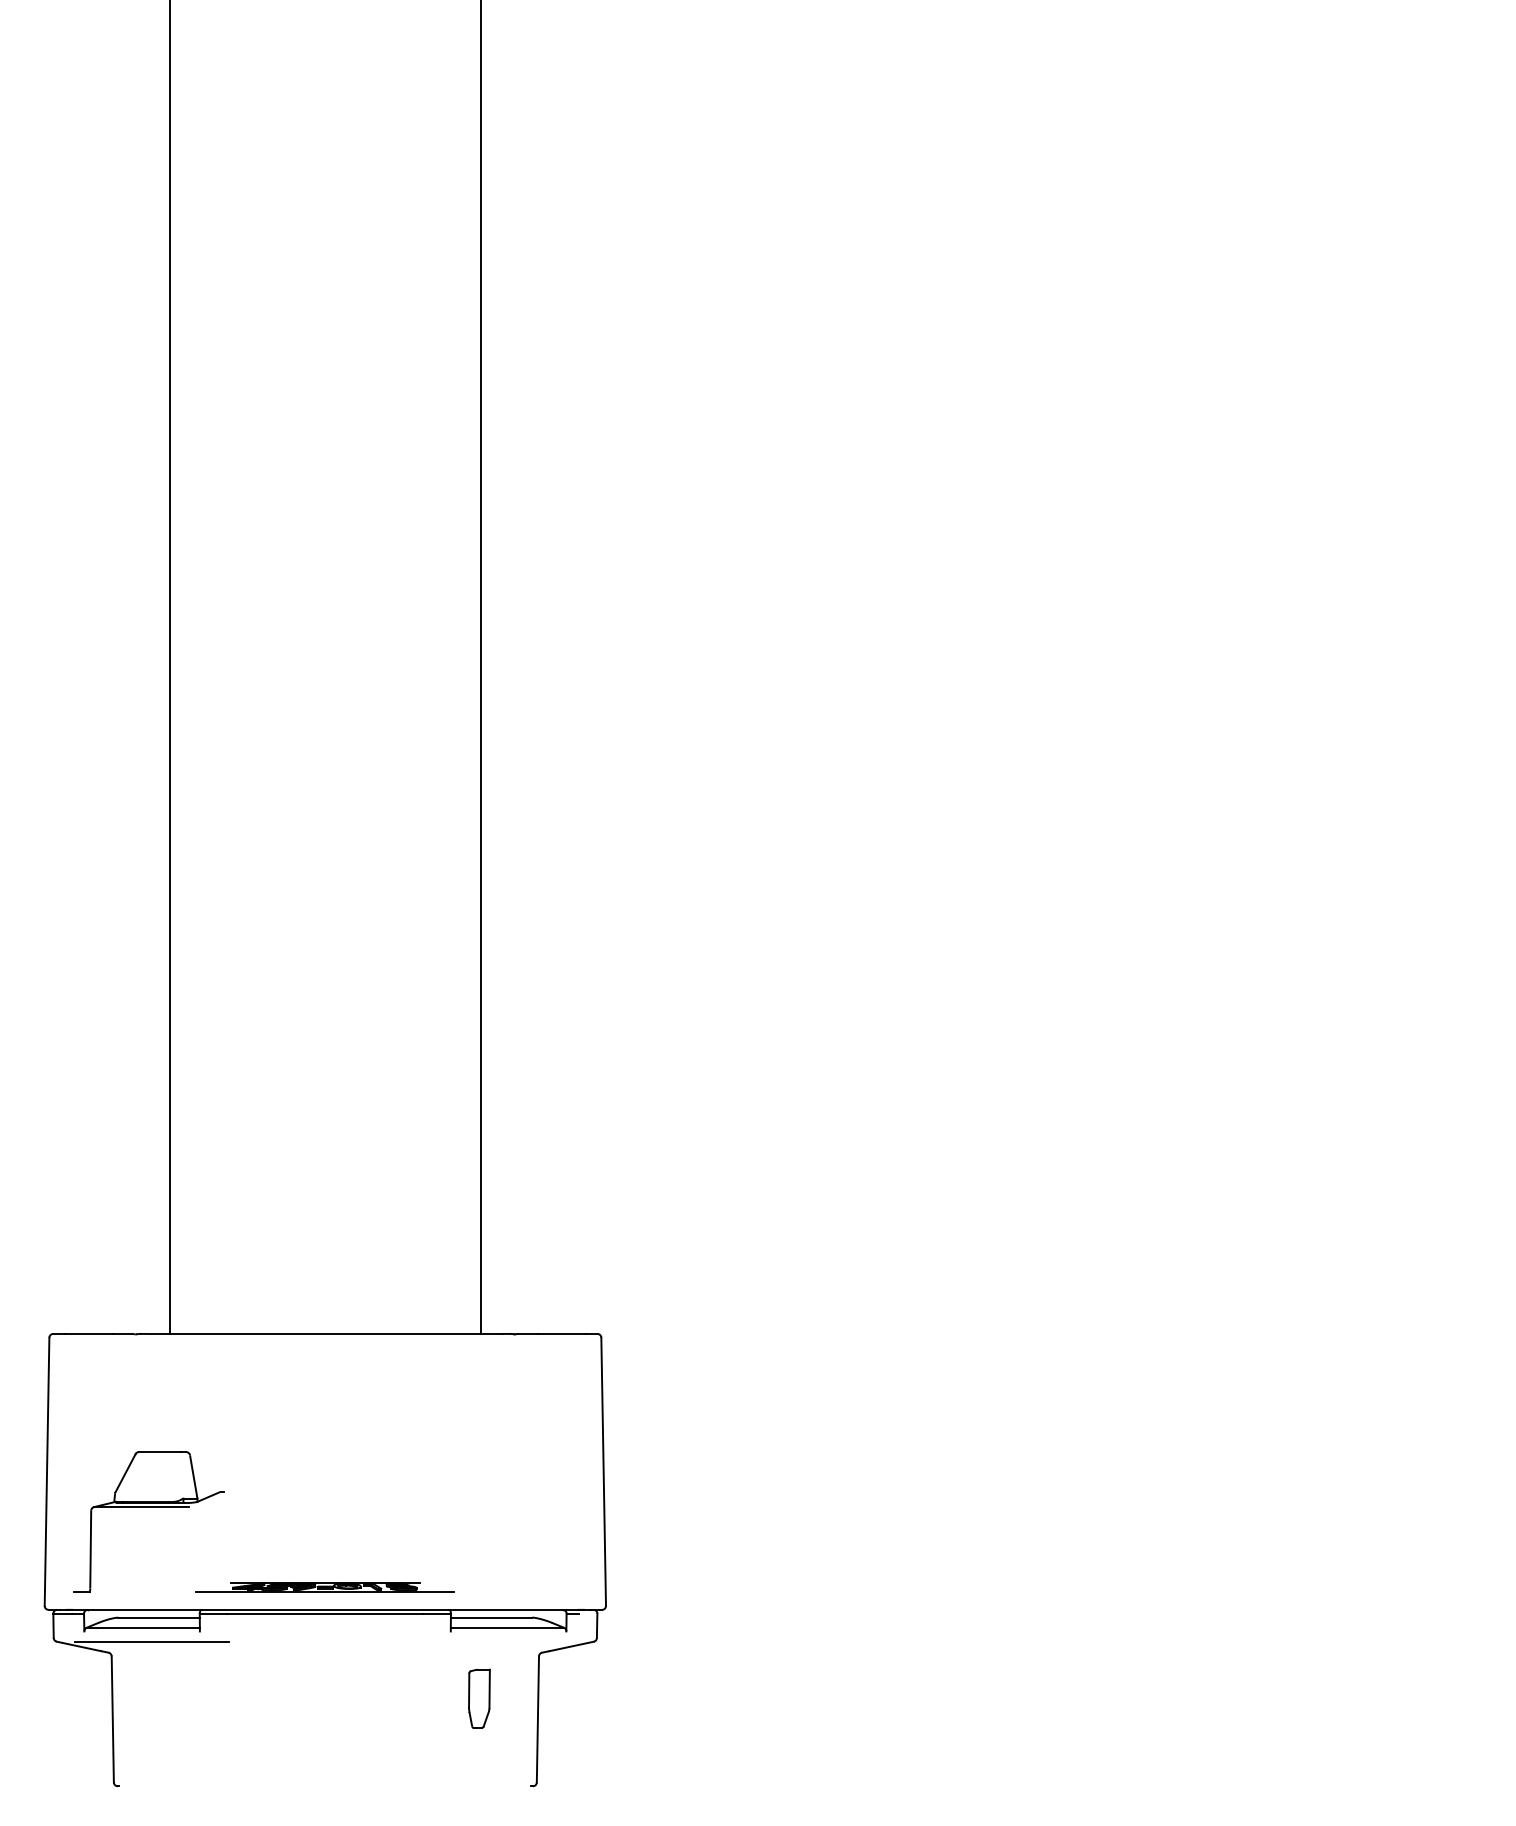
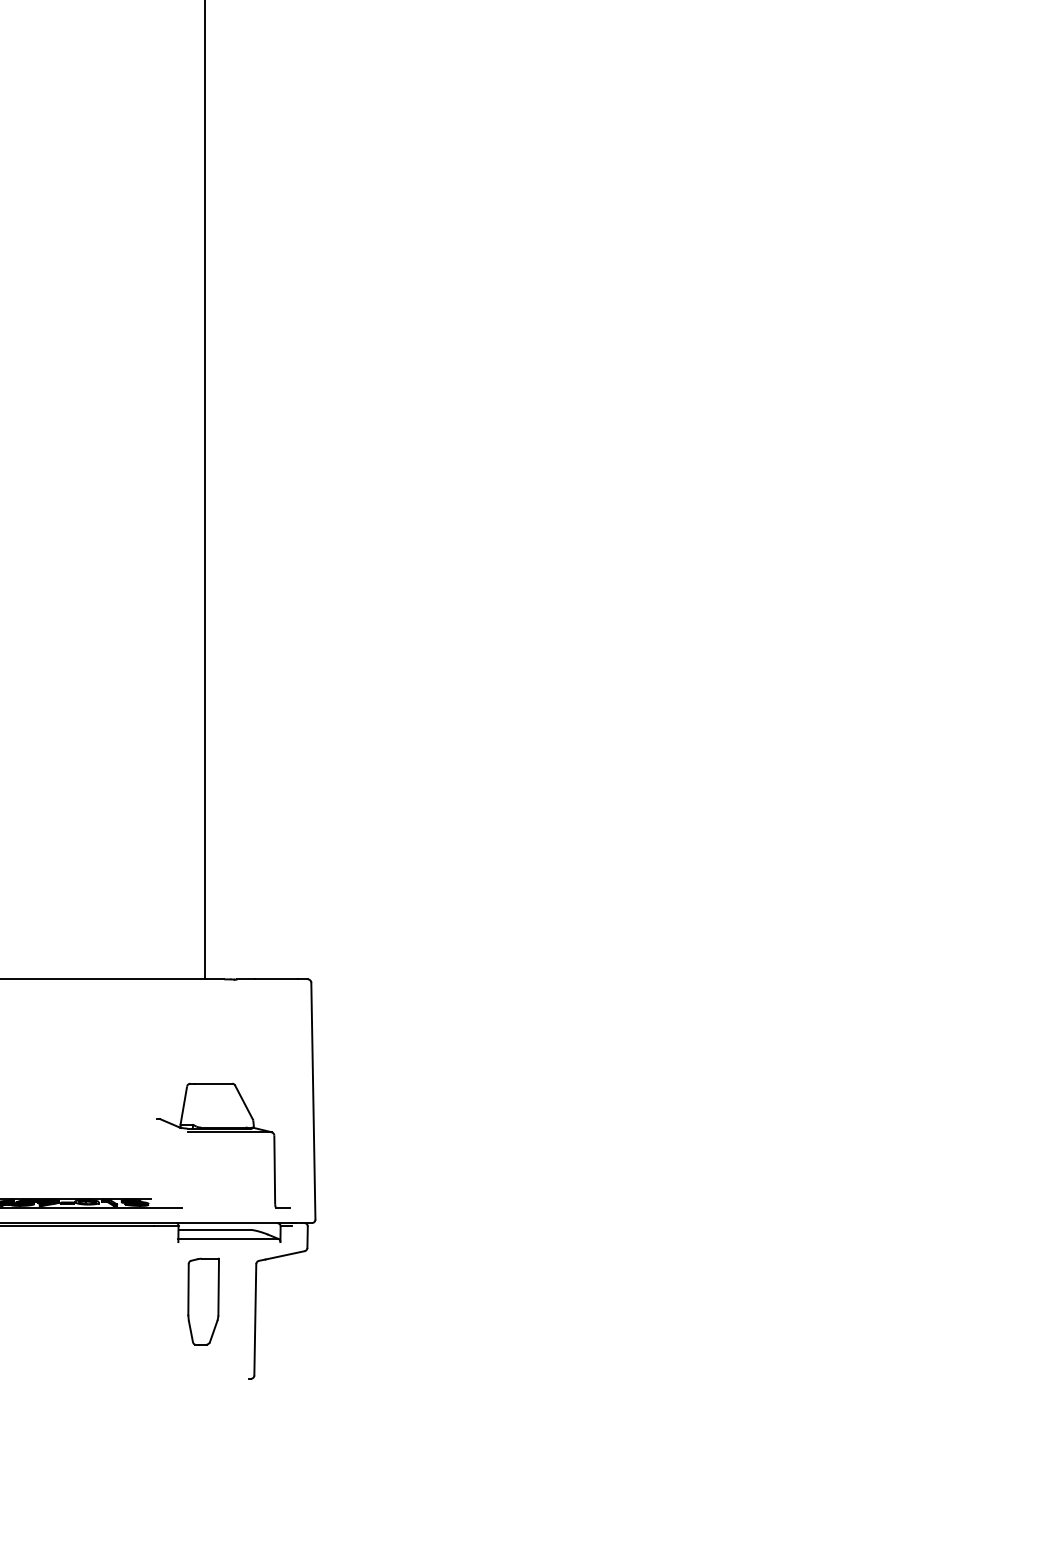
part: (501, 1507) -> (223, 1132), added
part: (479, 1698) -> (203, 1301), size x1.67

